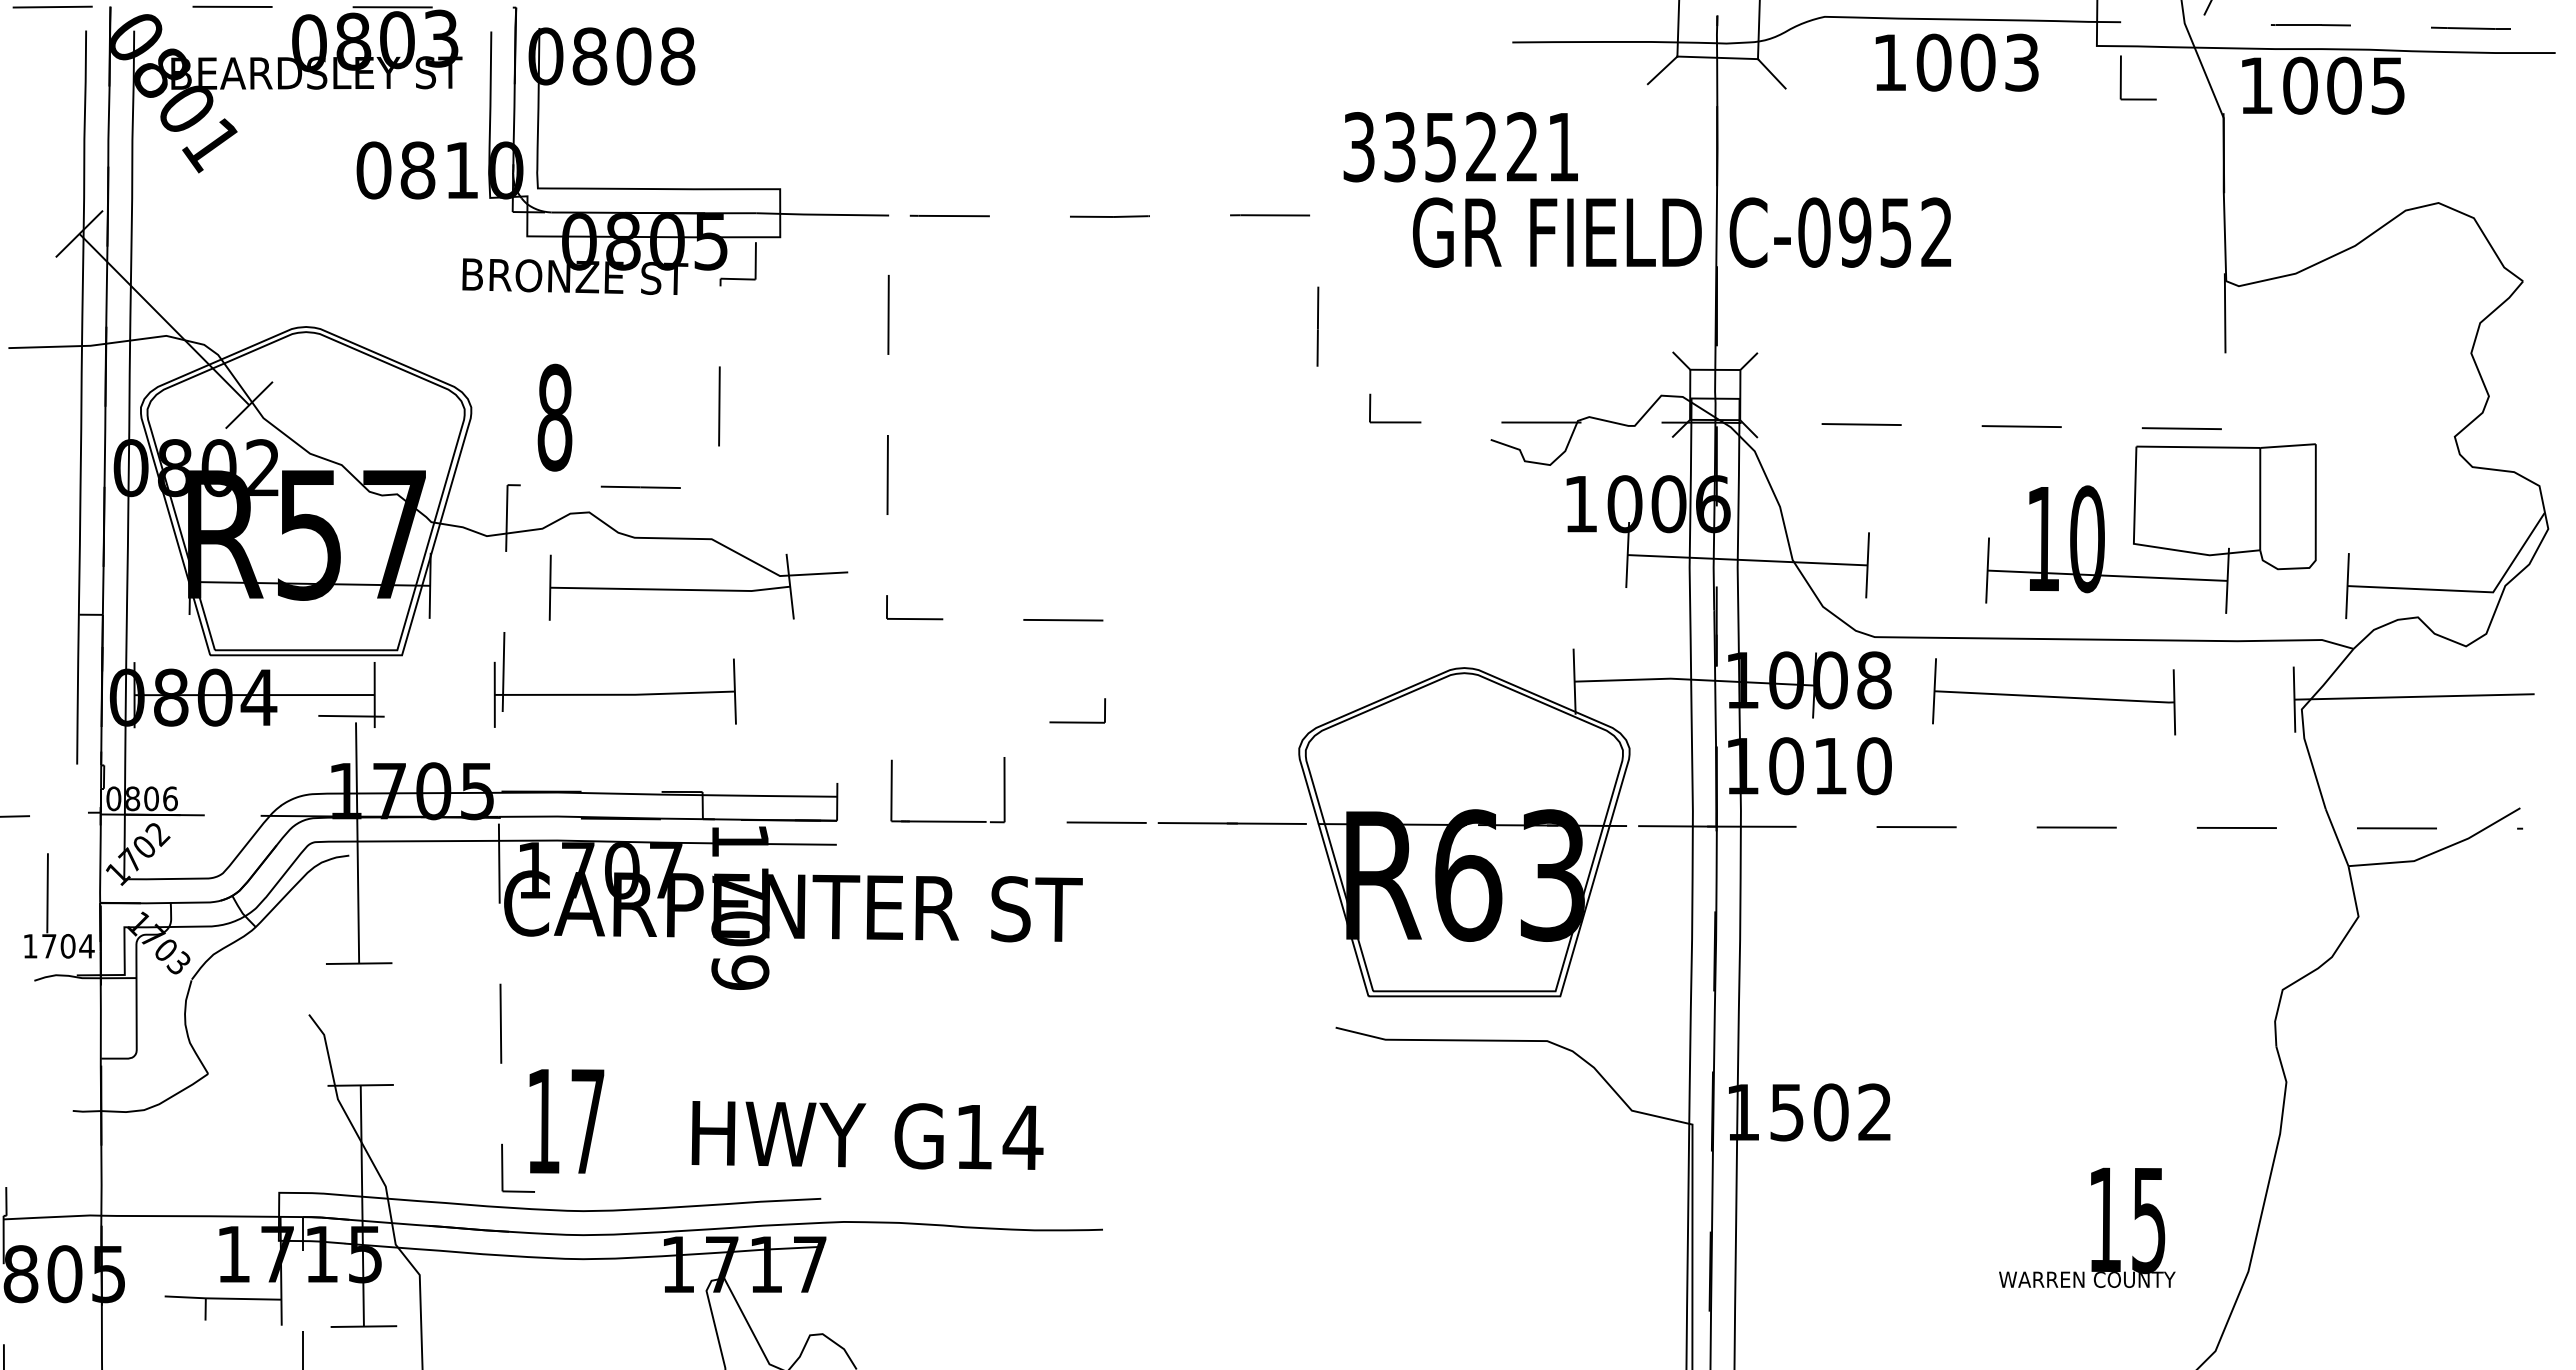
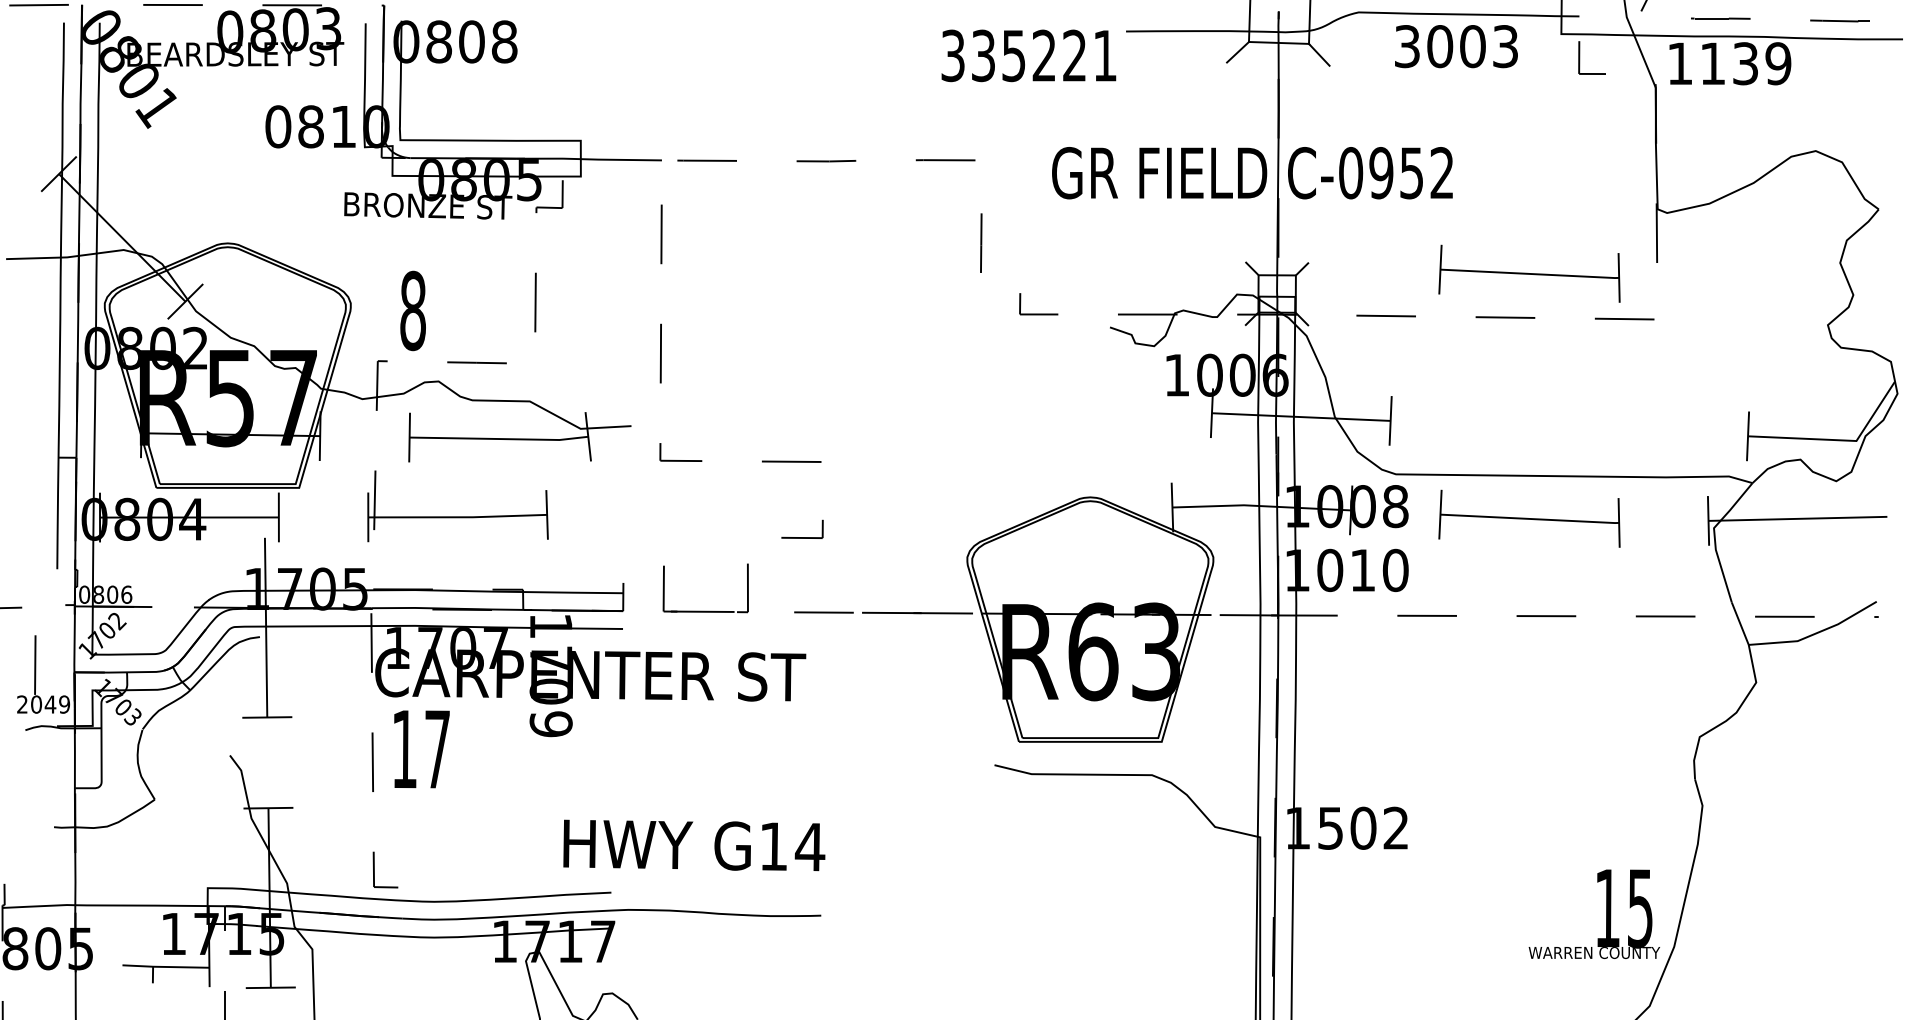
text: (1889, 62) -> (1406, 46), 1003 -> 3003
text: (2344, 85) -> (1745, 63), 1005 -> 1139
text: (1460, 147) -> (1028, 56), moved
part: (2054, 367) -> (1529, 273), added
part: (2150, 528) -> (1601, 393), removed
line: (351, 715) -> (261, 532), removed
text: (58, 945) -> (43, 703), 1704 -> 2049
text: (566, 1121) -> (421, 749), moved
text: (867, 1135) -> (694, 845), moved
text: (2087, 1227) -> (1594, 913), moved

